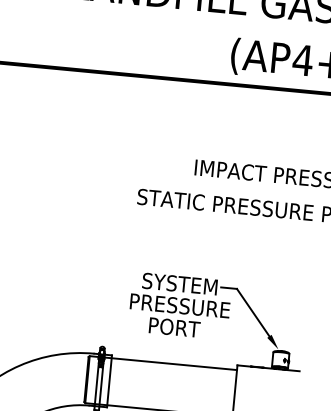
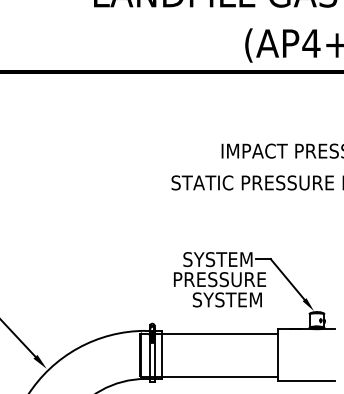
text: (185, 328) -> (226, 299), PORT -> SYSTEM

